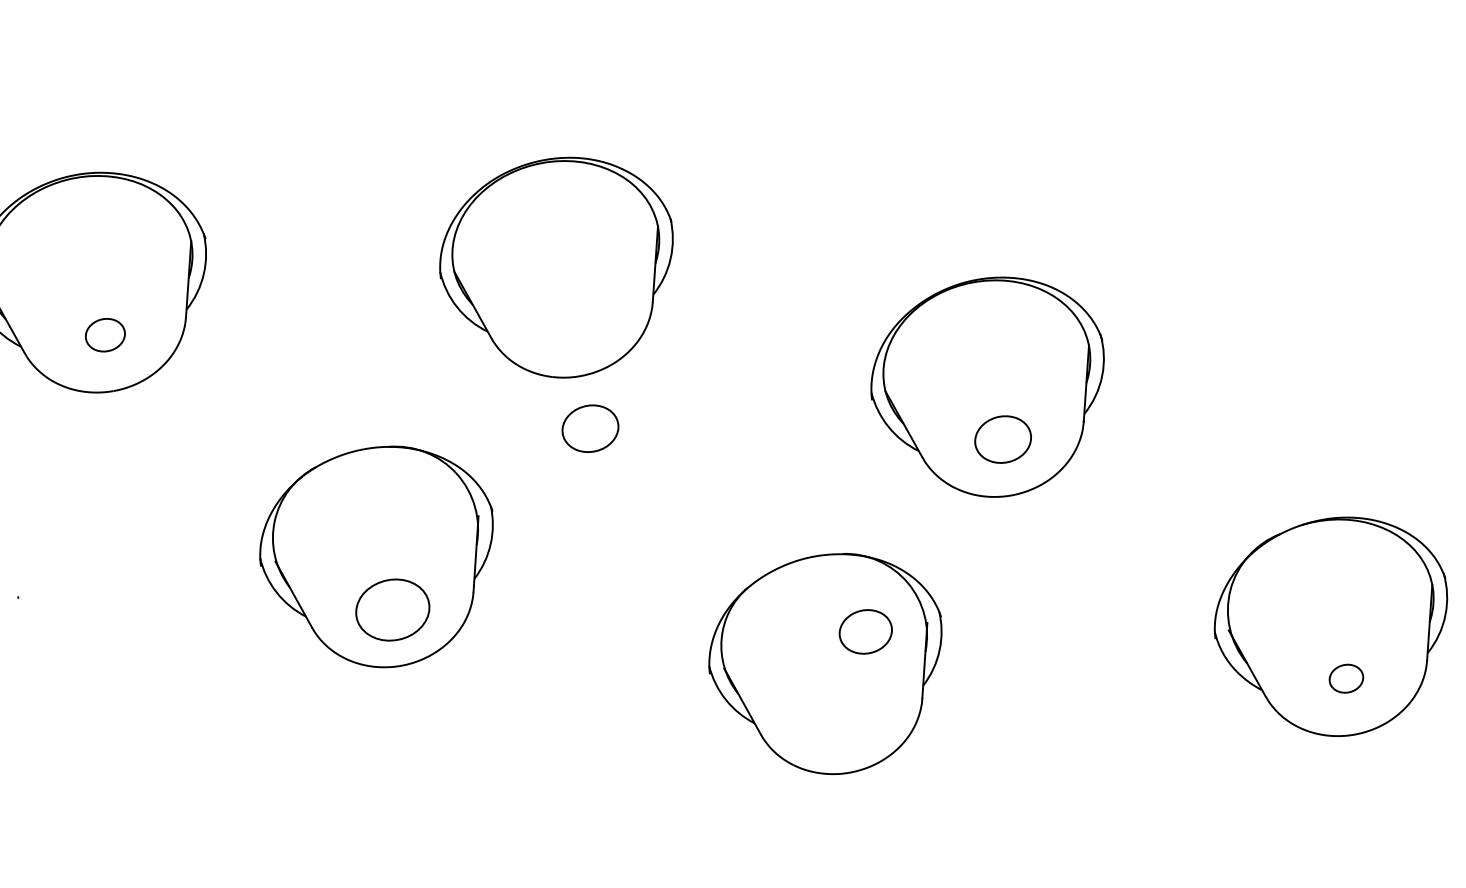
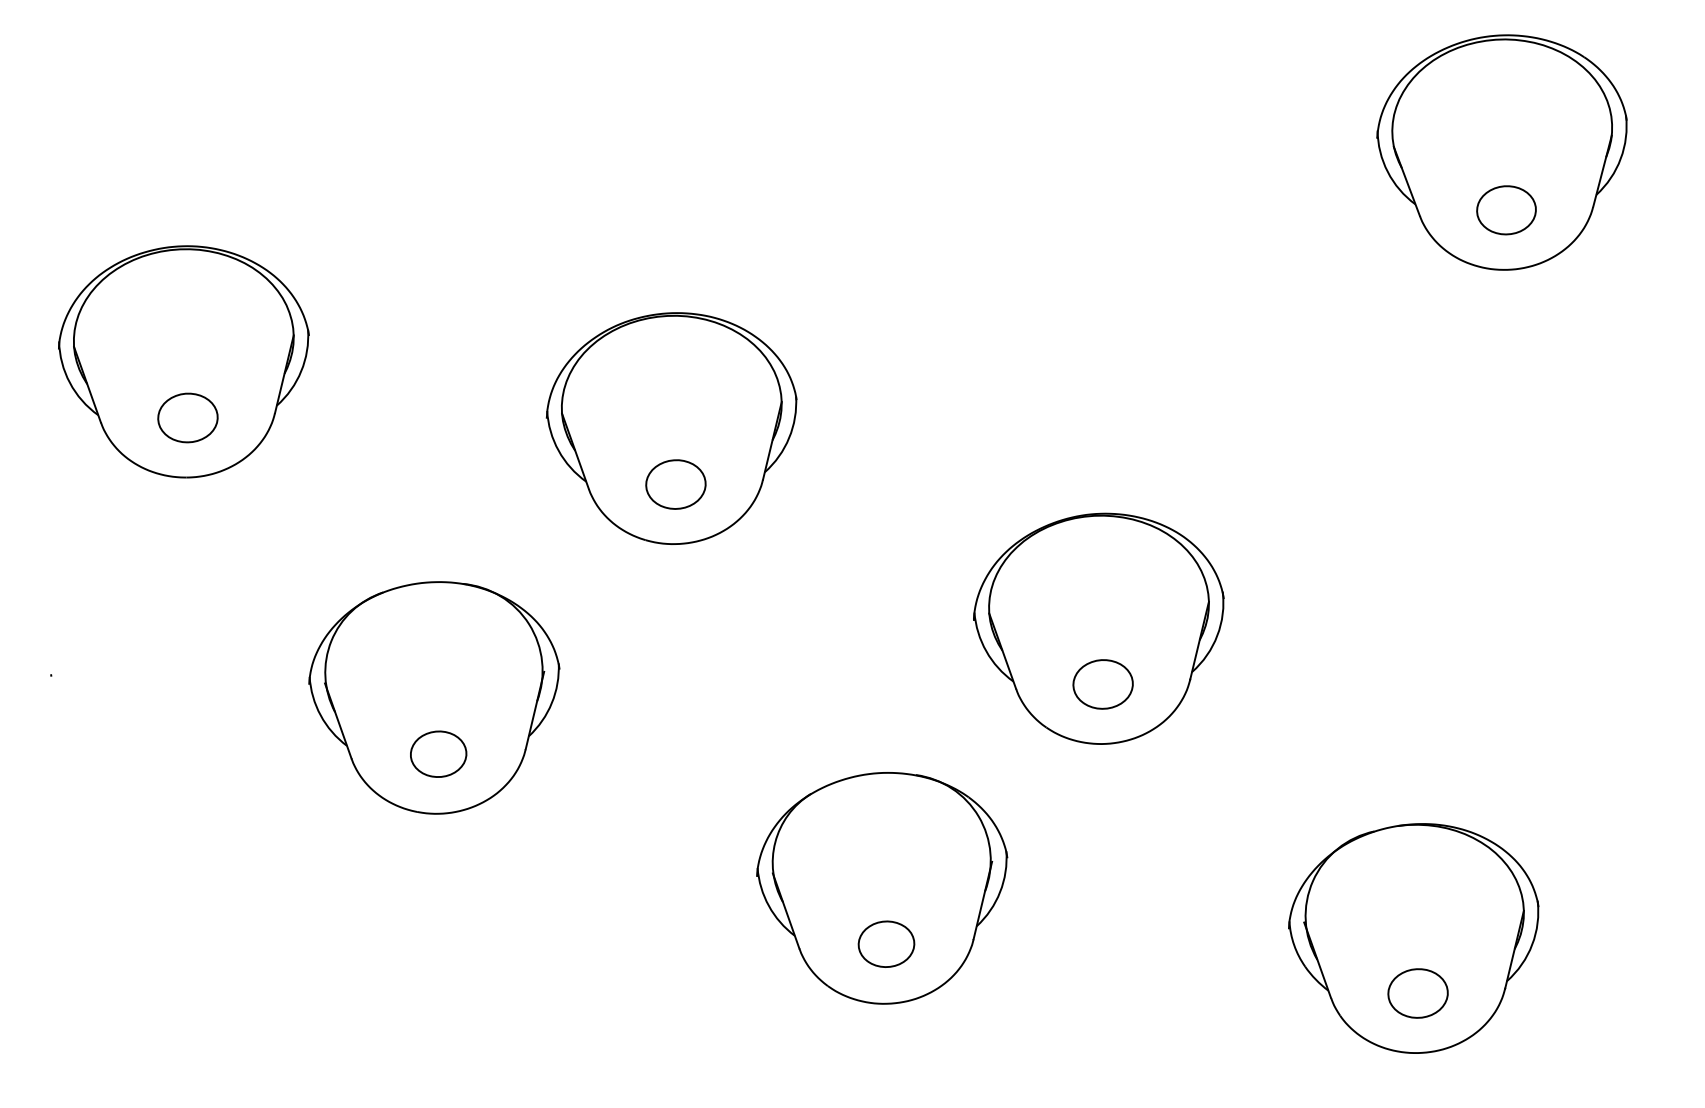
part: (104, 334) -> (187, 417), size x1.43
part: (590, 428) -> (675, 484), moved
part: (392, 609) -> (438, 753), size x0.71
part: (865, 631) -> (886, 943), moved
part: (1345, 678) -> (1417, 993), size x1.67

